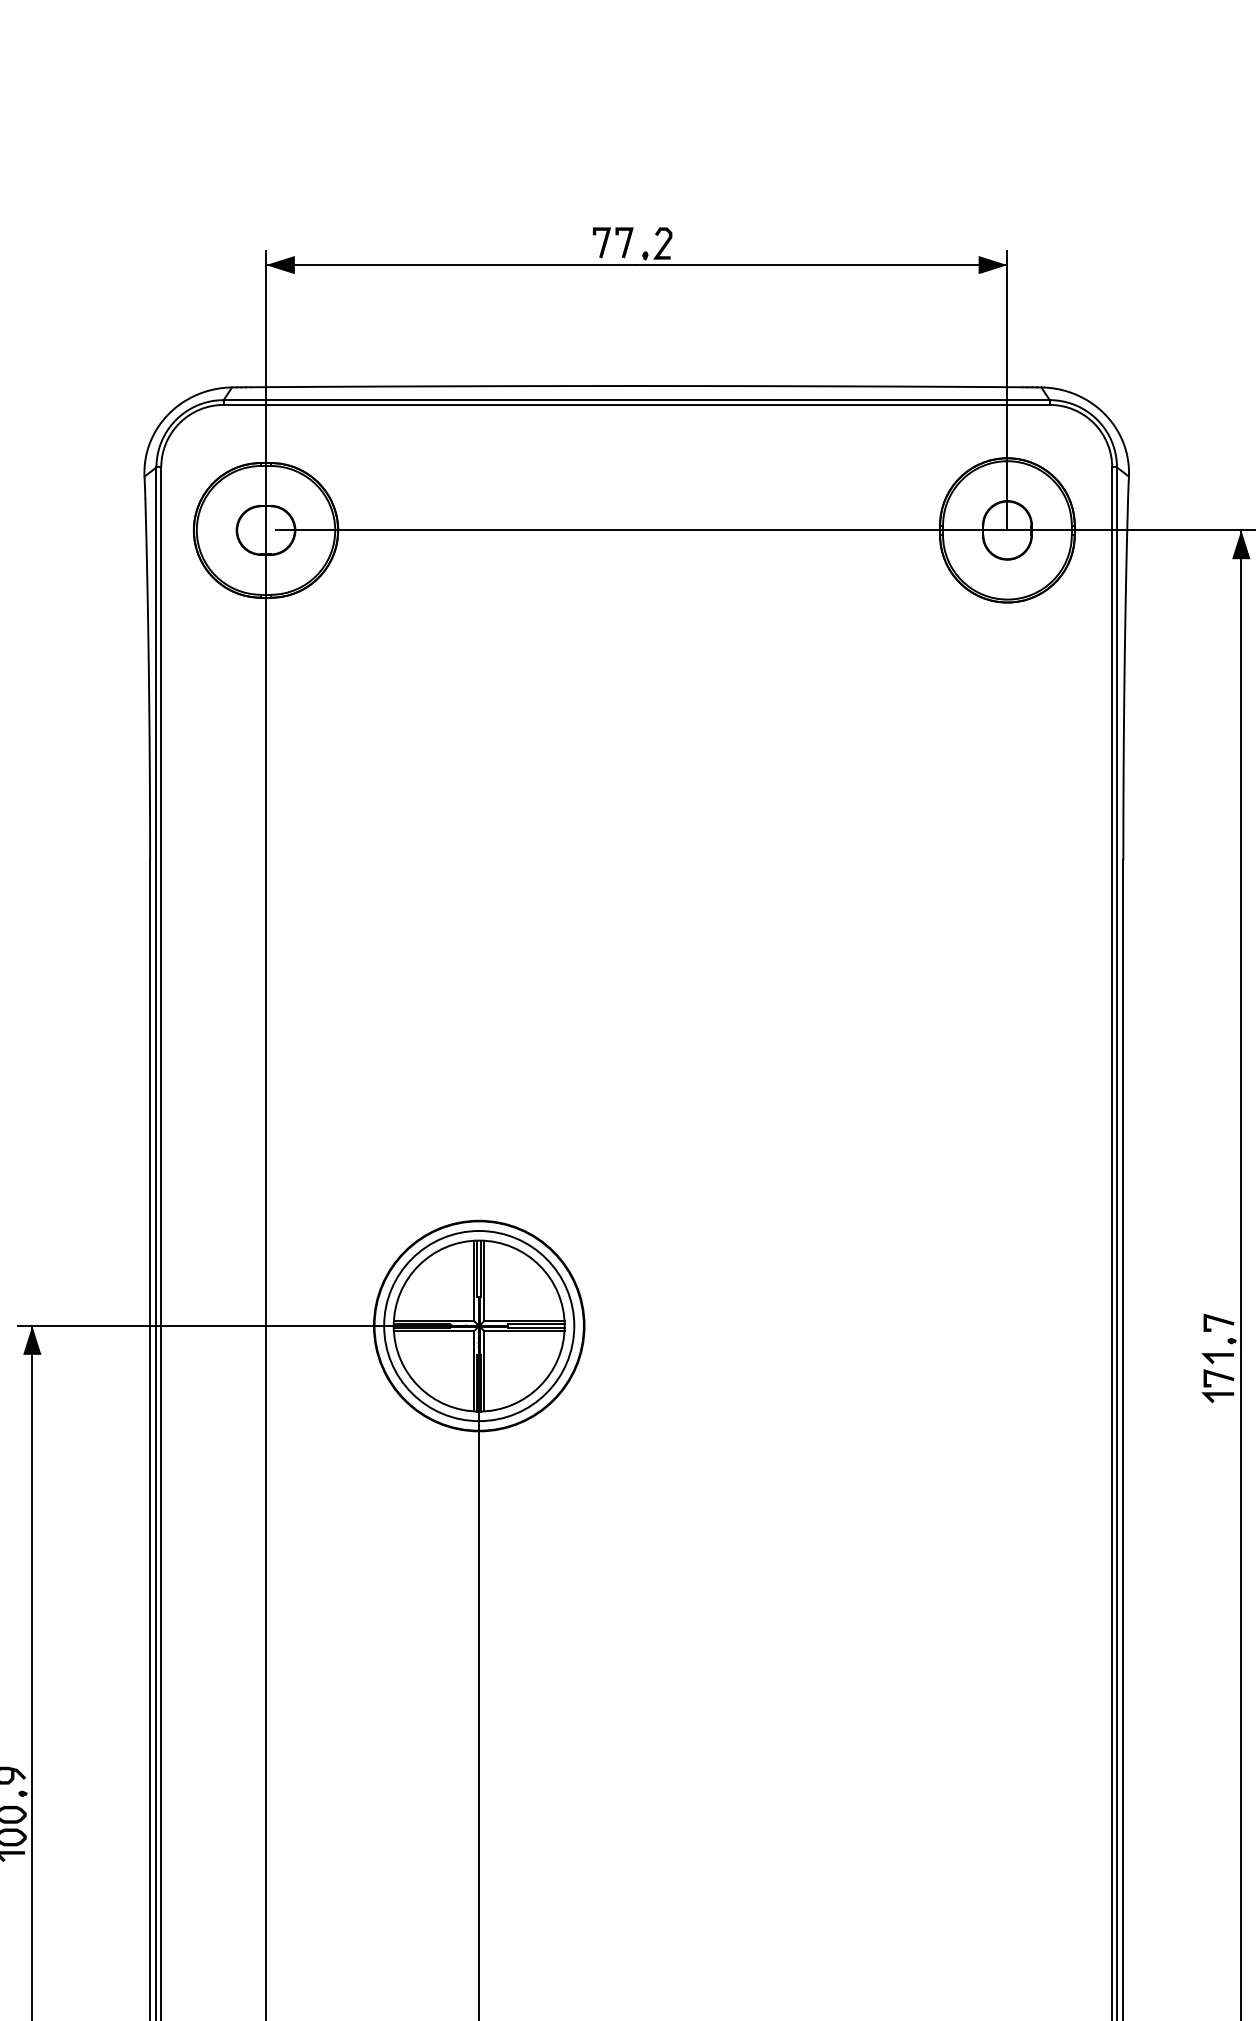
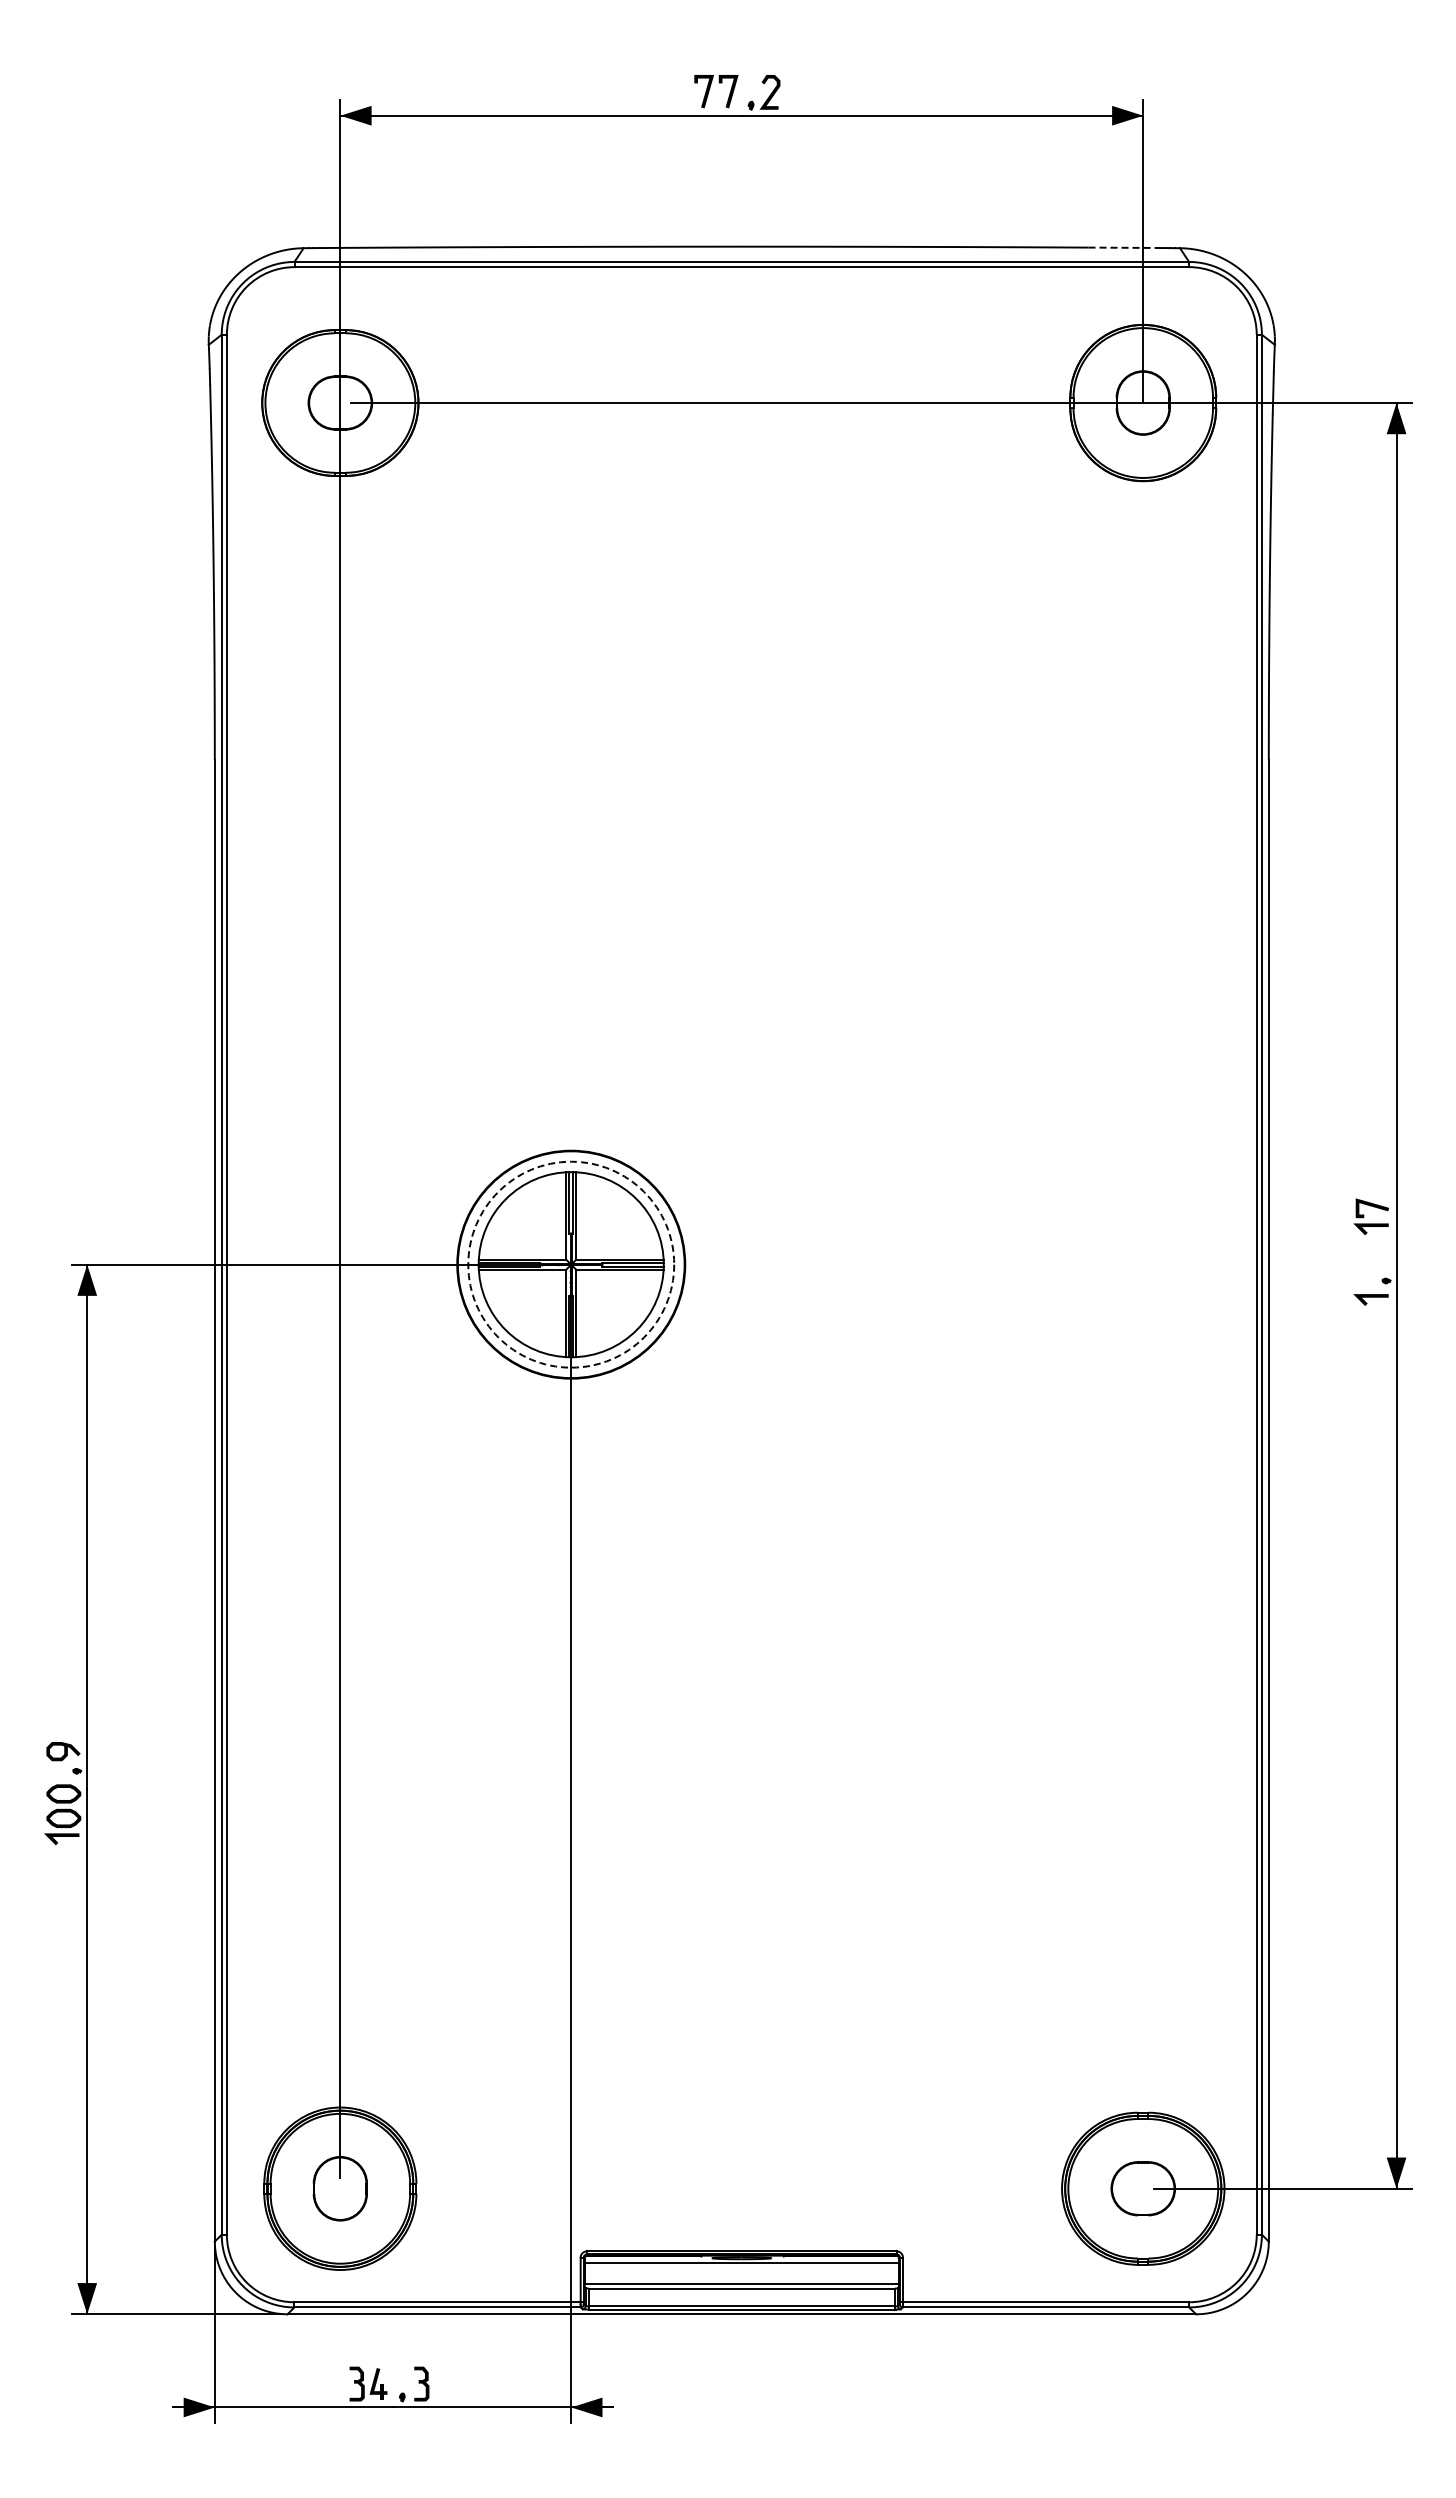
line: (990, 386) -> (1124, 247), solid -> dashed
line: (1218, 1321) -> (1371, 1259), removed
circle: (479, 1325) -> (571, 1264), solid -> dashed
part: (1217, 1385) -> (1370, 1216), moved

